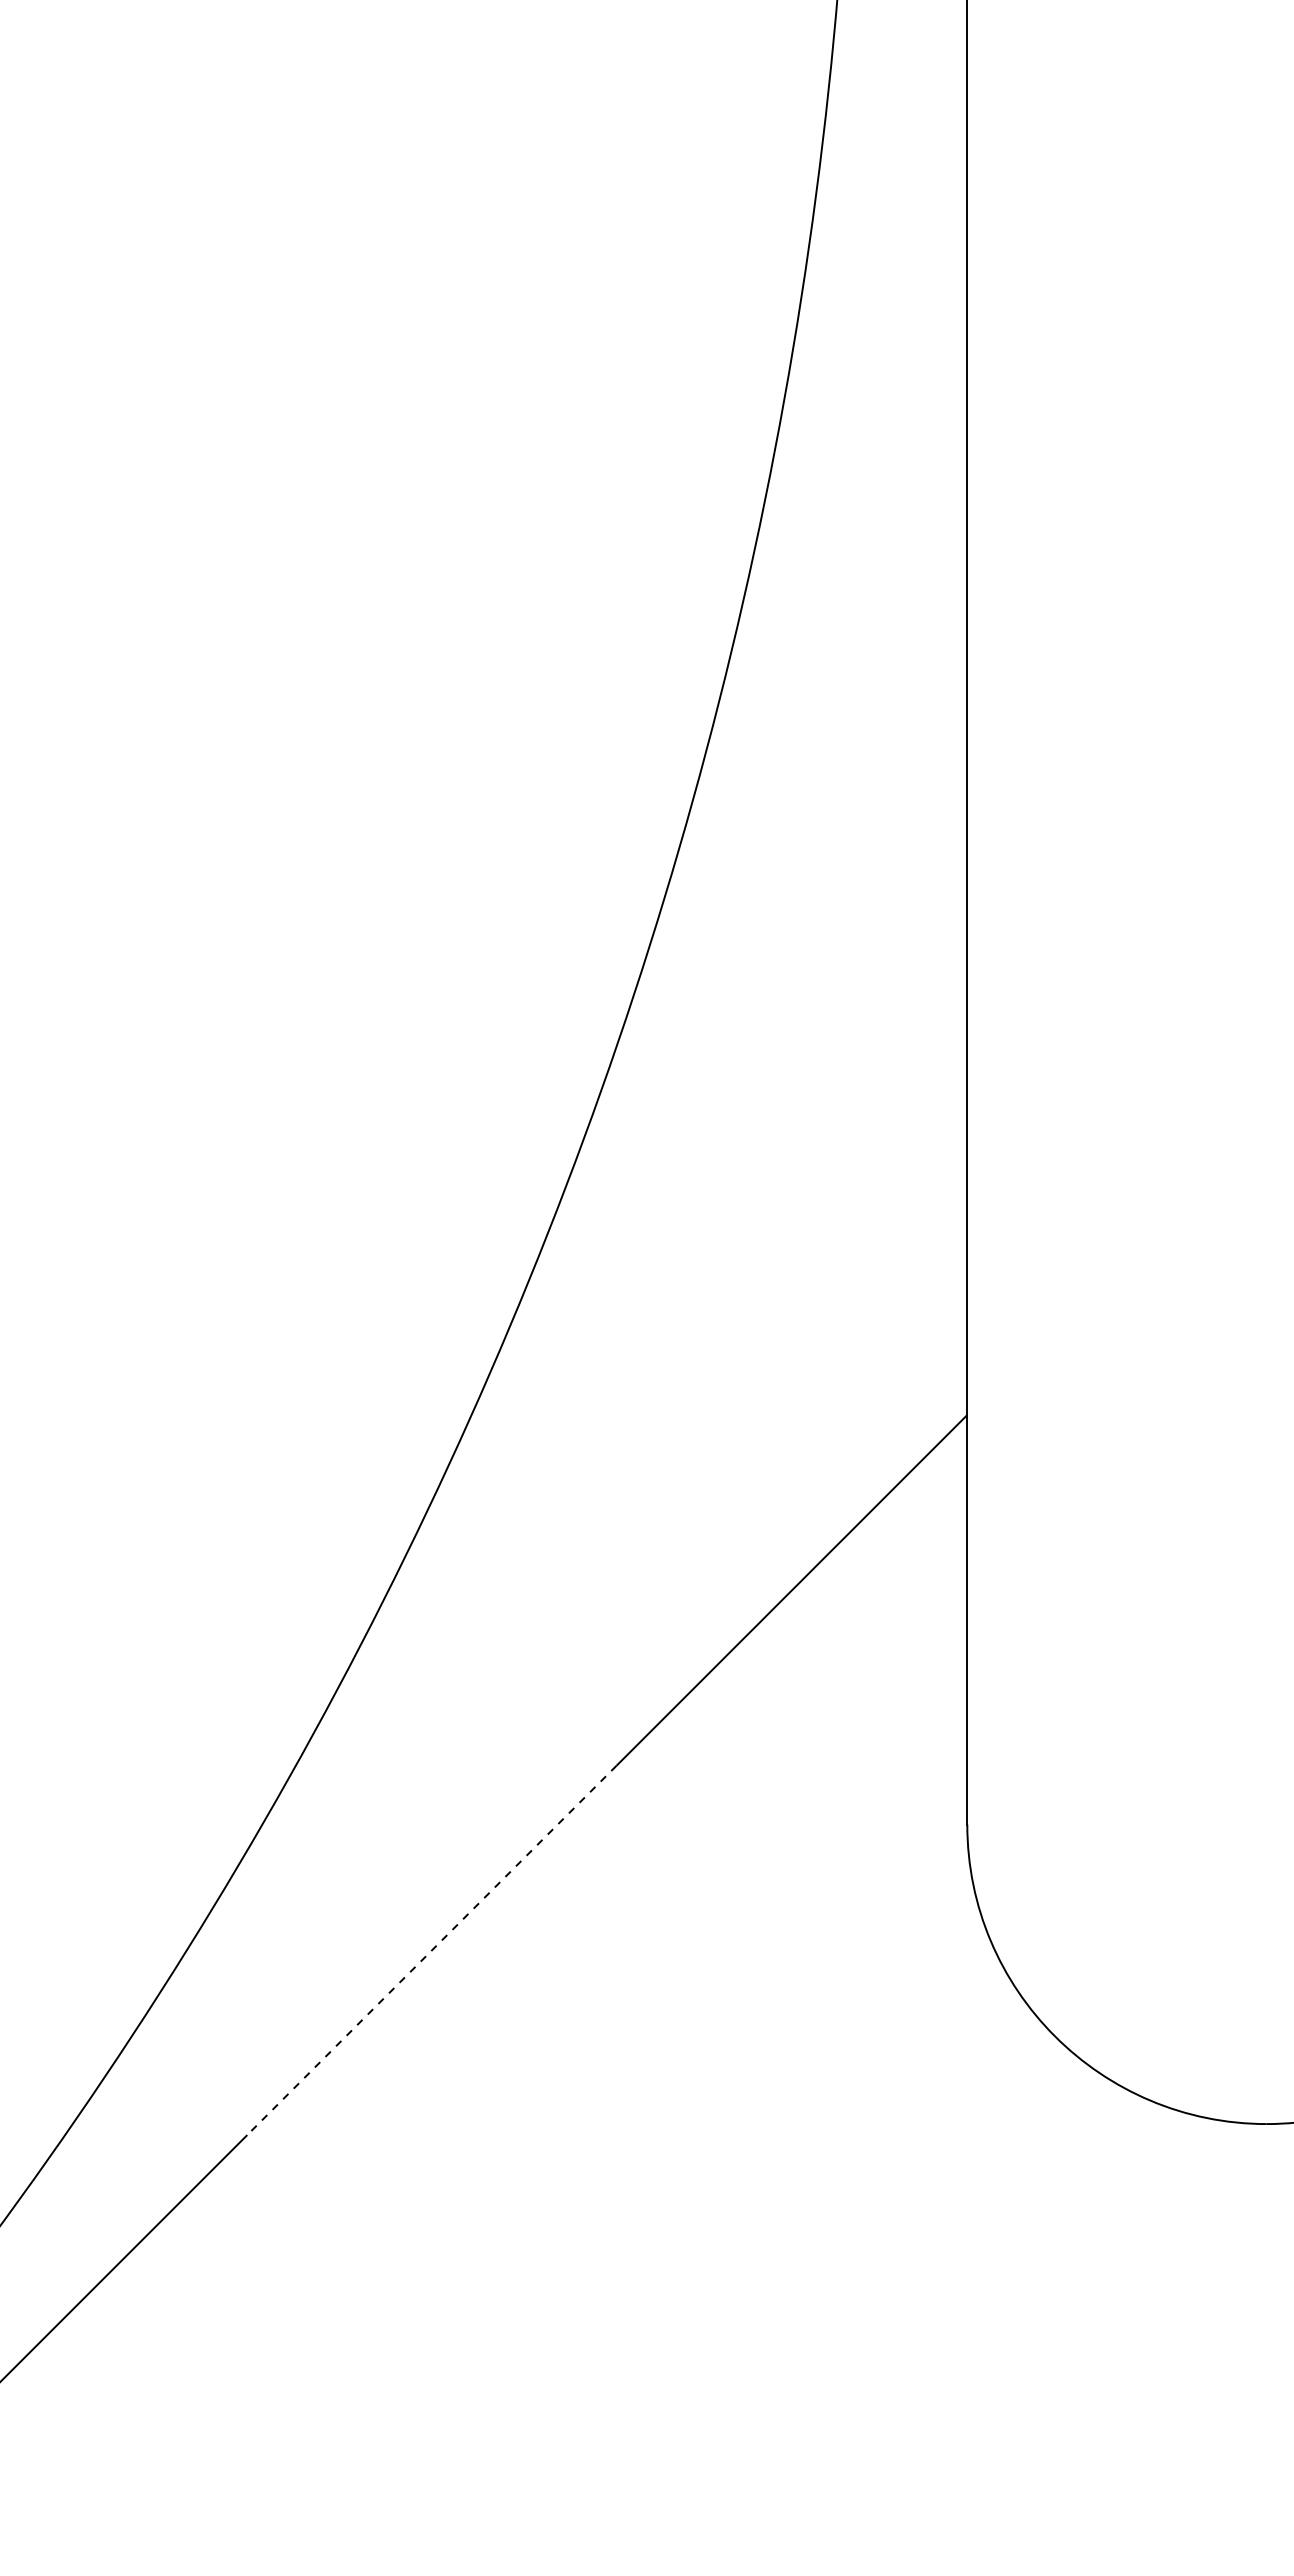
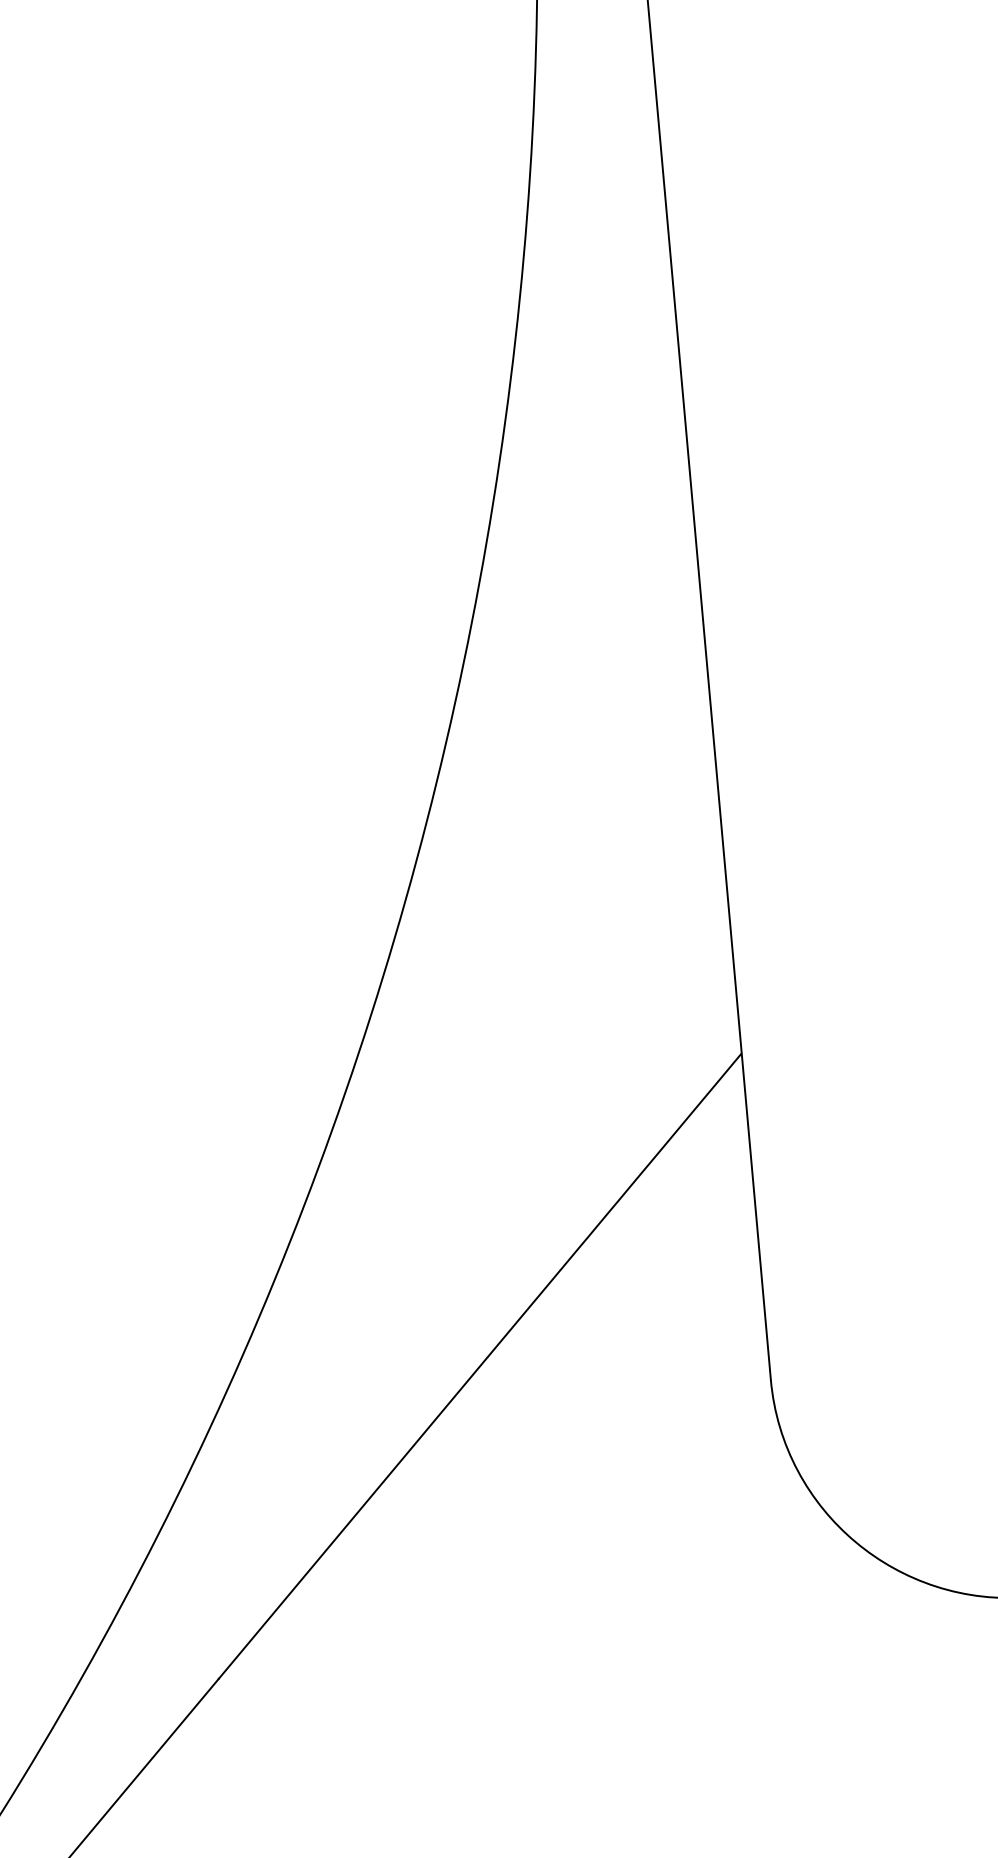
line: (431, 1950) -> (352, 1518), dashed -> solid

